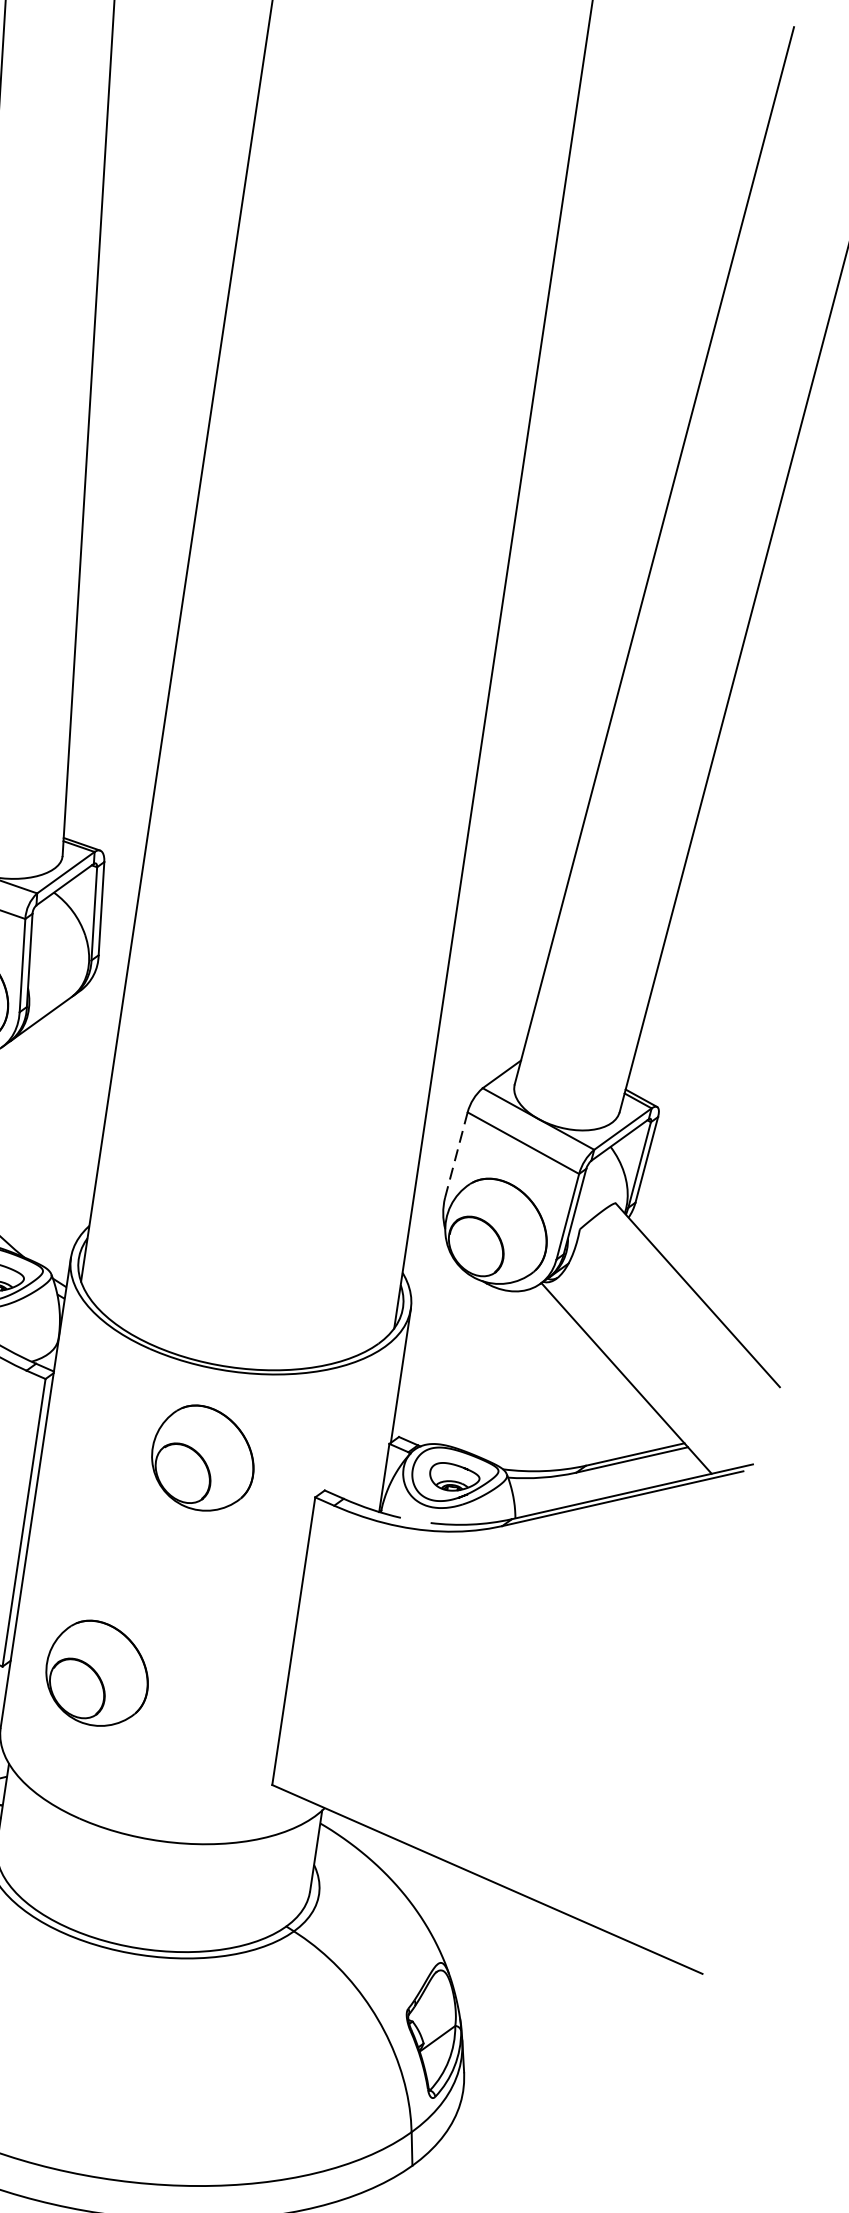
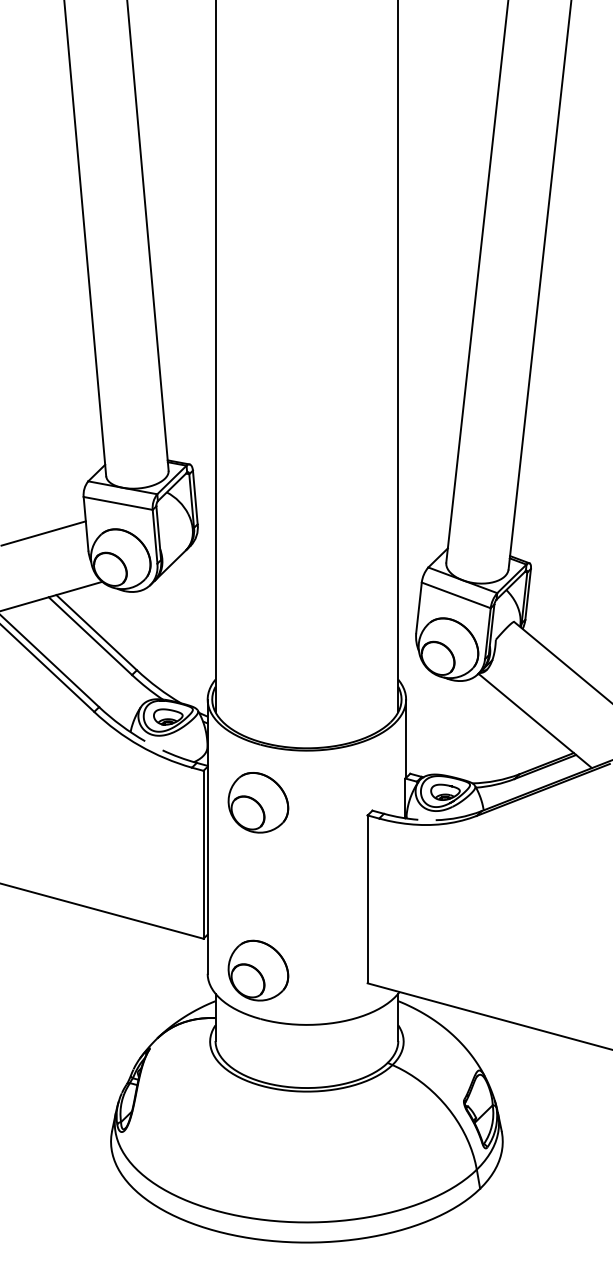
line: (455, 1154) -> (418, 607), dashed -> solid
part: (203, 1458) -> (258, 802), moved
part: (97, 1673) -> (258, 970), moved

